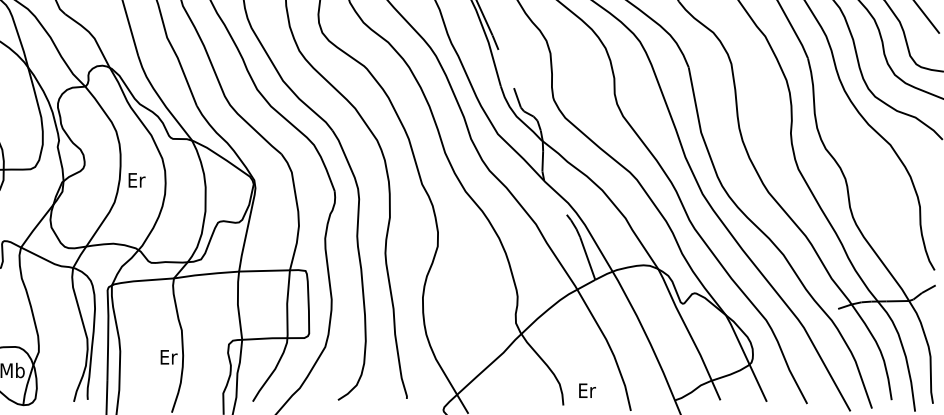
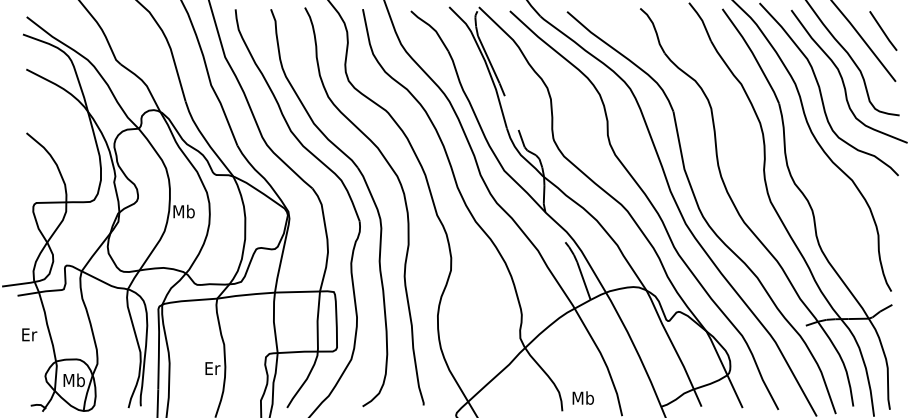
text: (135, 180) -> (183, 211), Er -> Mb
text: (586, 389) -> (582, 397), Er -> Mb

